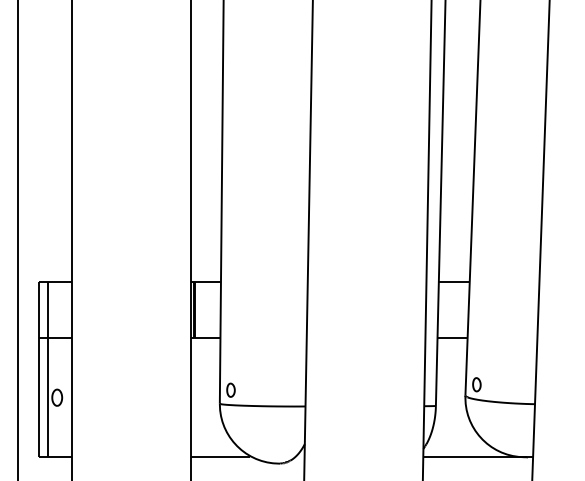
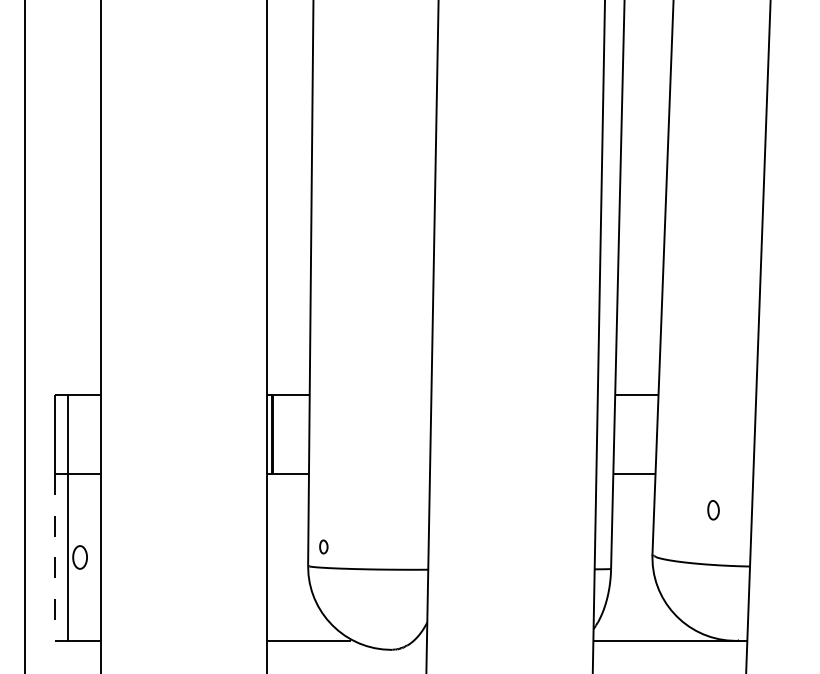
part: (476, 384) -> (713, 510), moved
part: (230, 389) -> (323, 546), size x0.7
line: (38, 398) -> (54, 558), solid -> dashed

